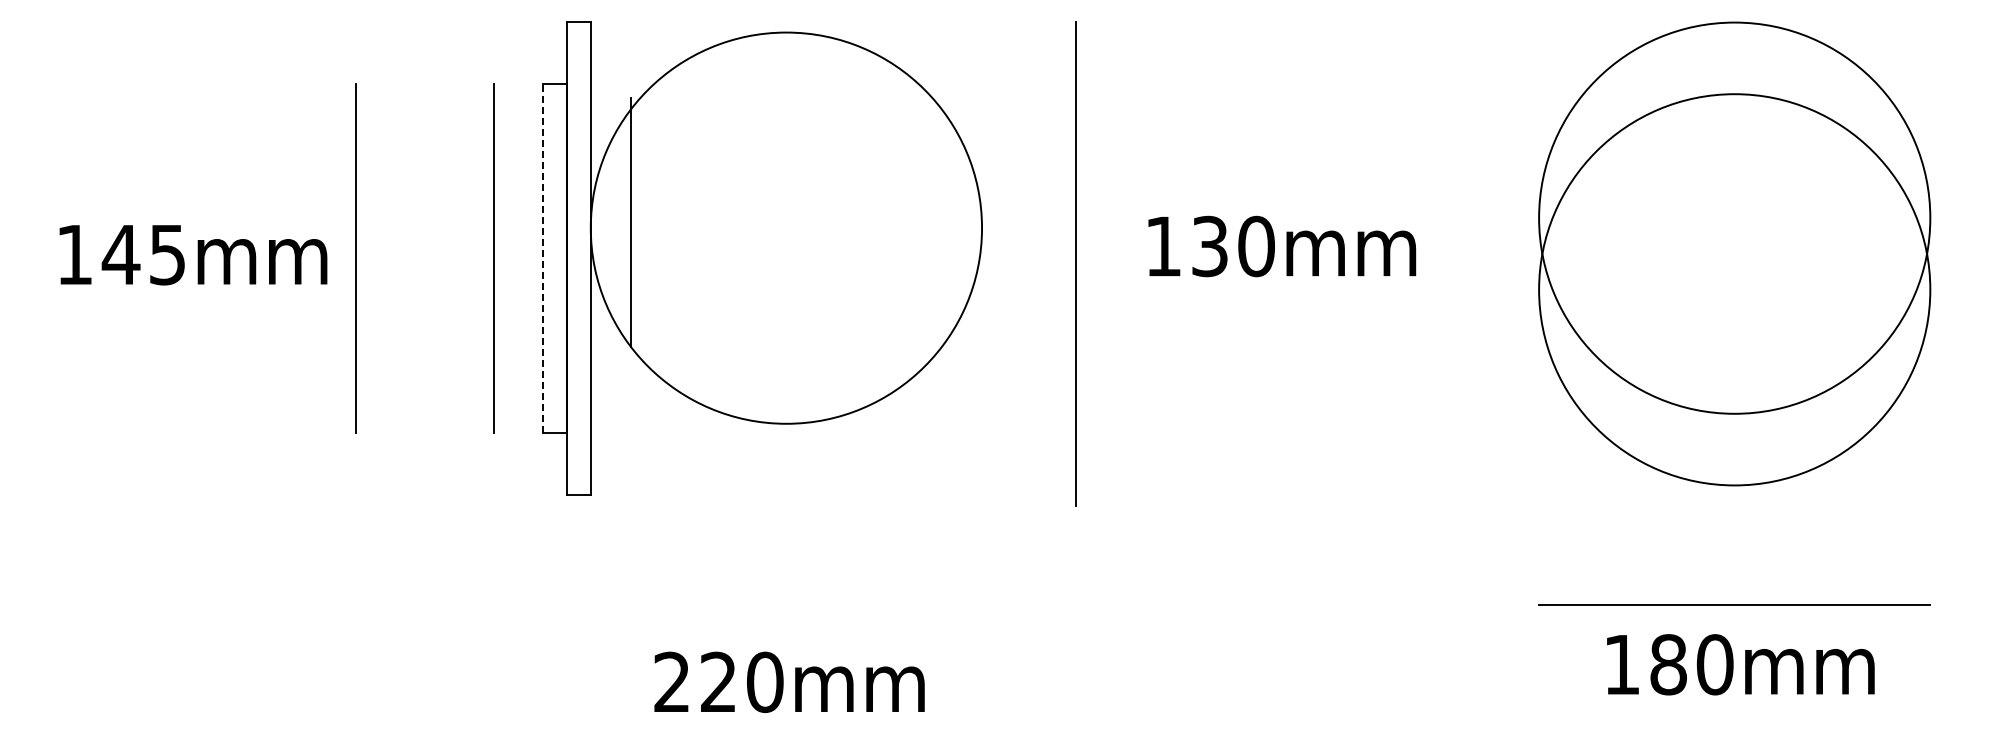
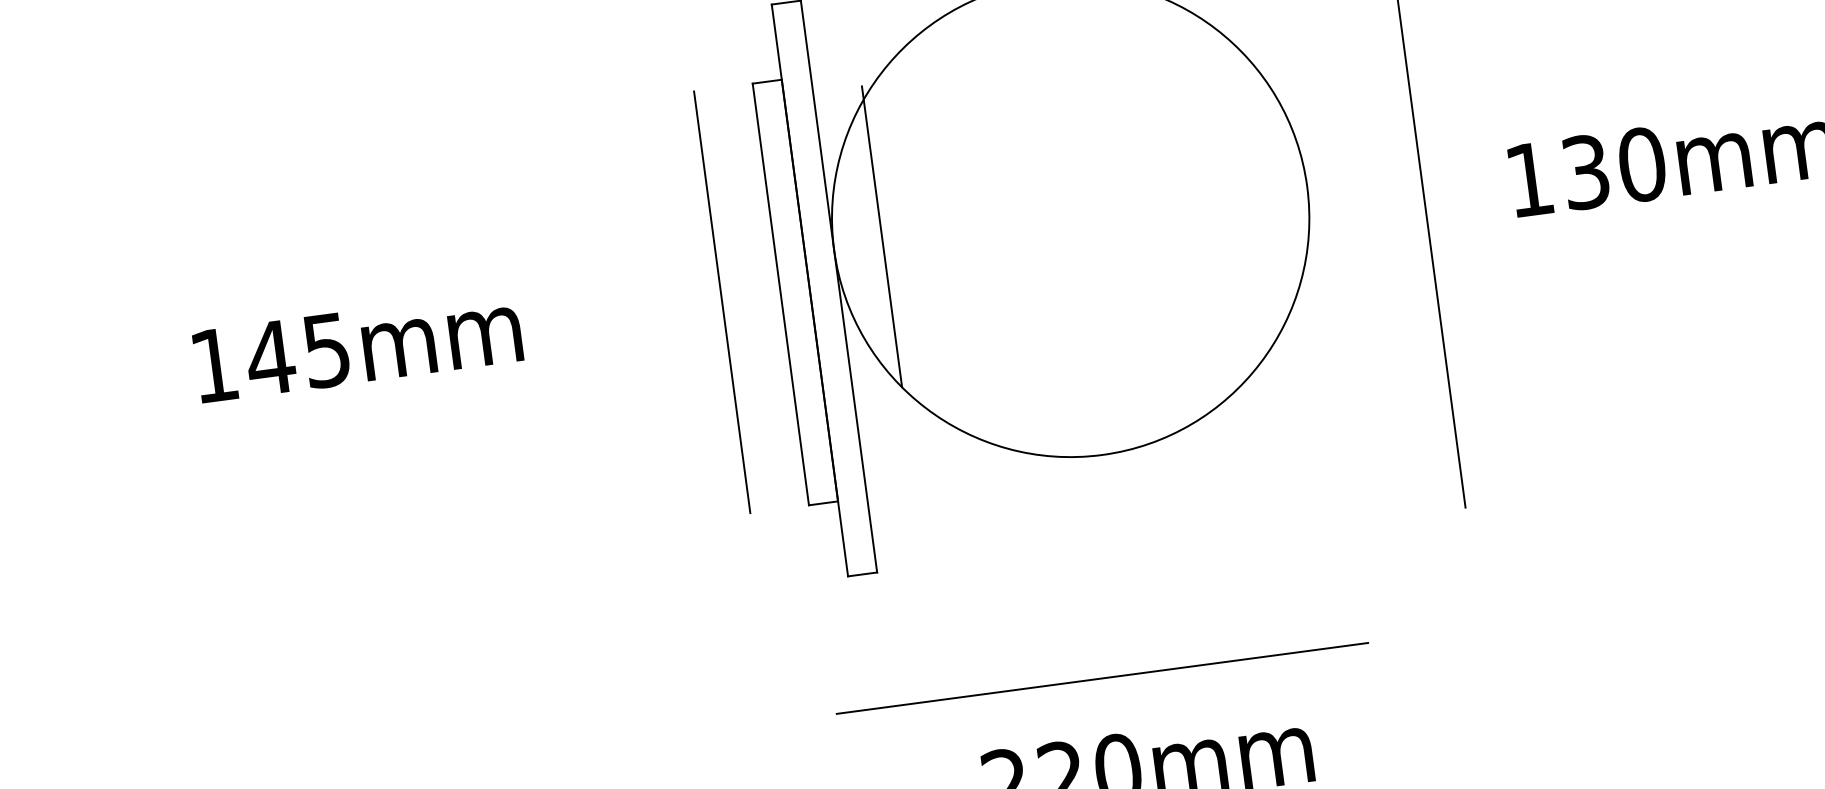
line: (355, 258) -> (554, 324), removed
line: (542, 258) -> (780, 294), dashed -> solid
line: (762, 605) -> (1102, 678), added

